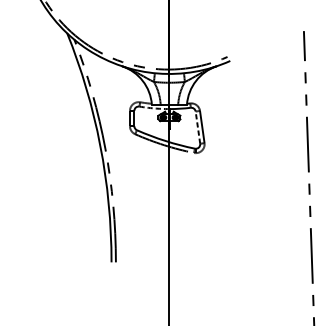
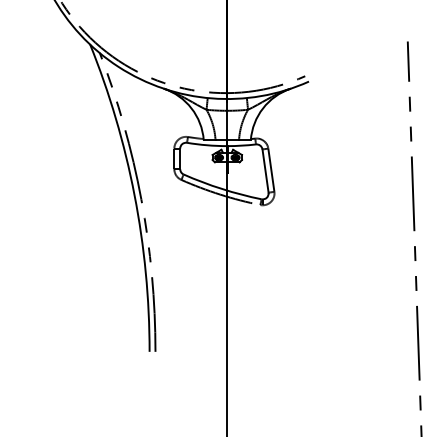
arc: (153, 108) -> (206, 145), dashed -> solid
line: (197, 127) -> (265, 171), dashed -> solid

